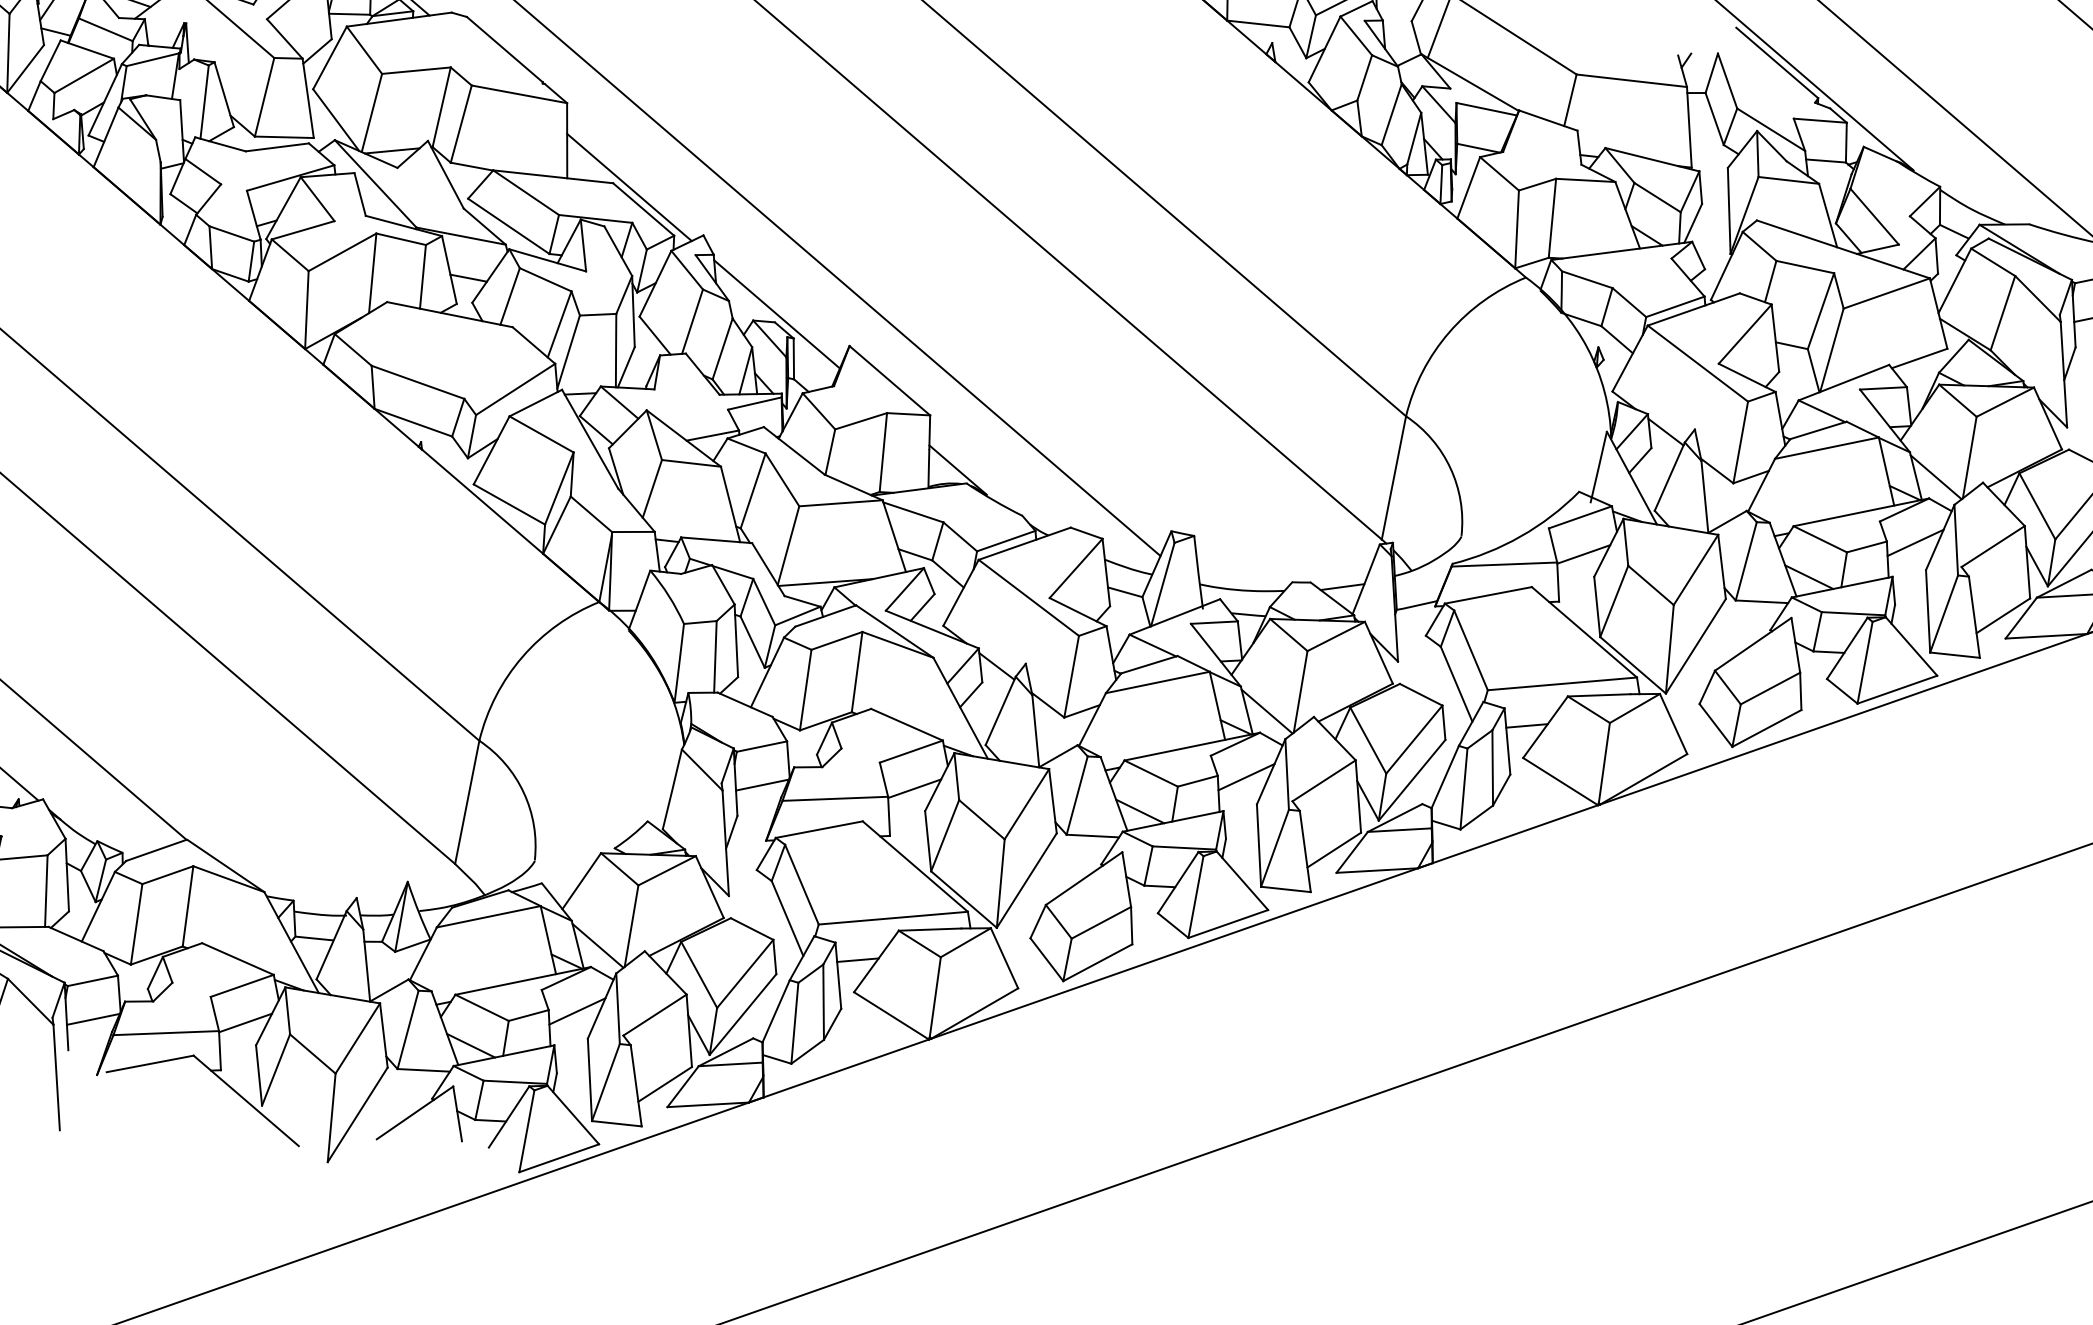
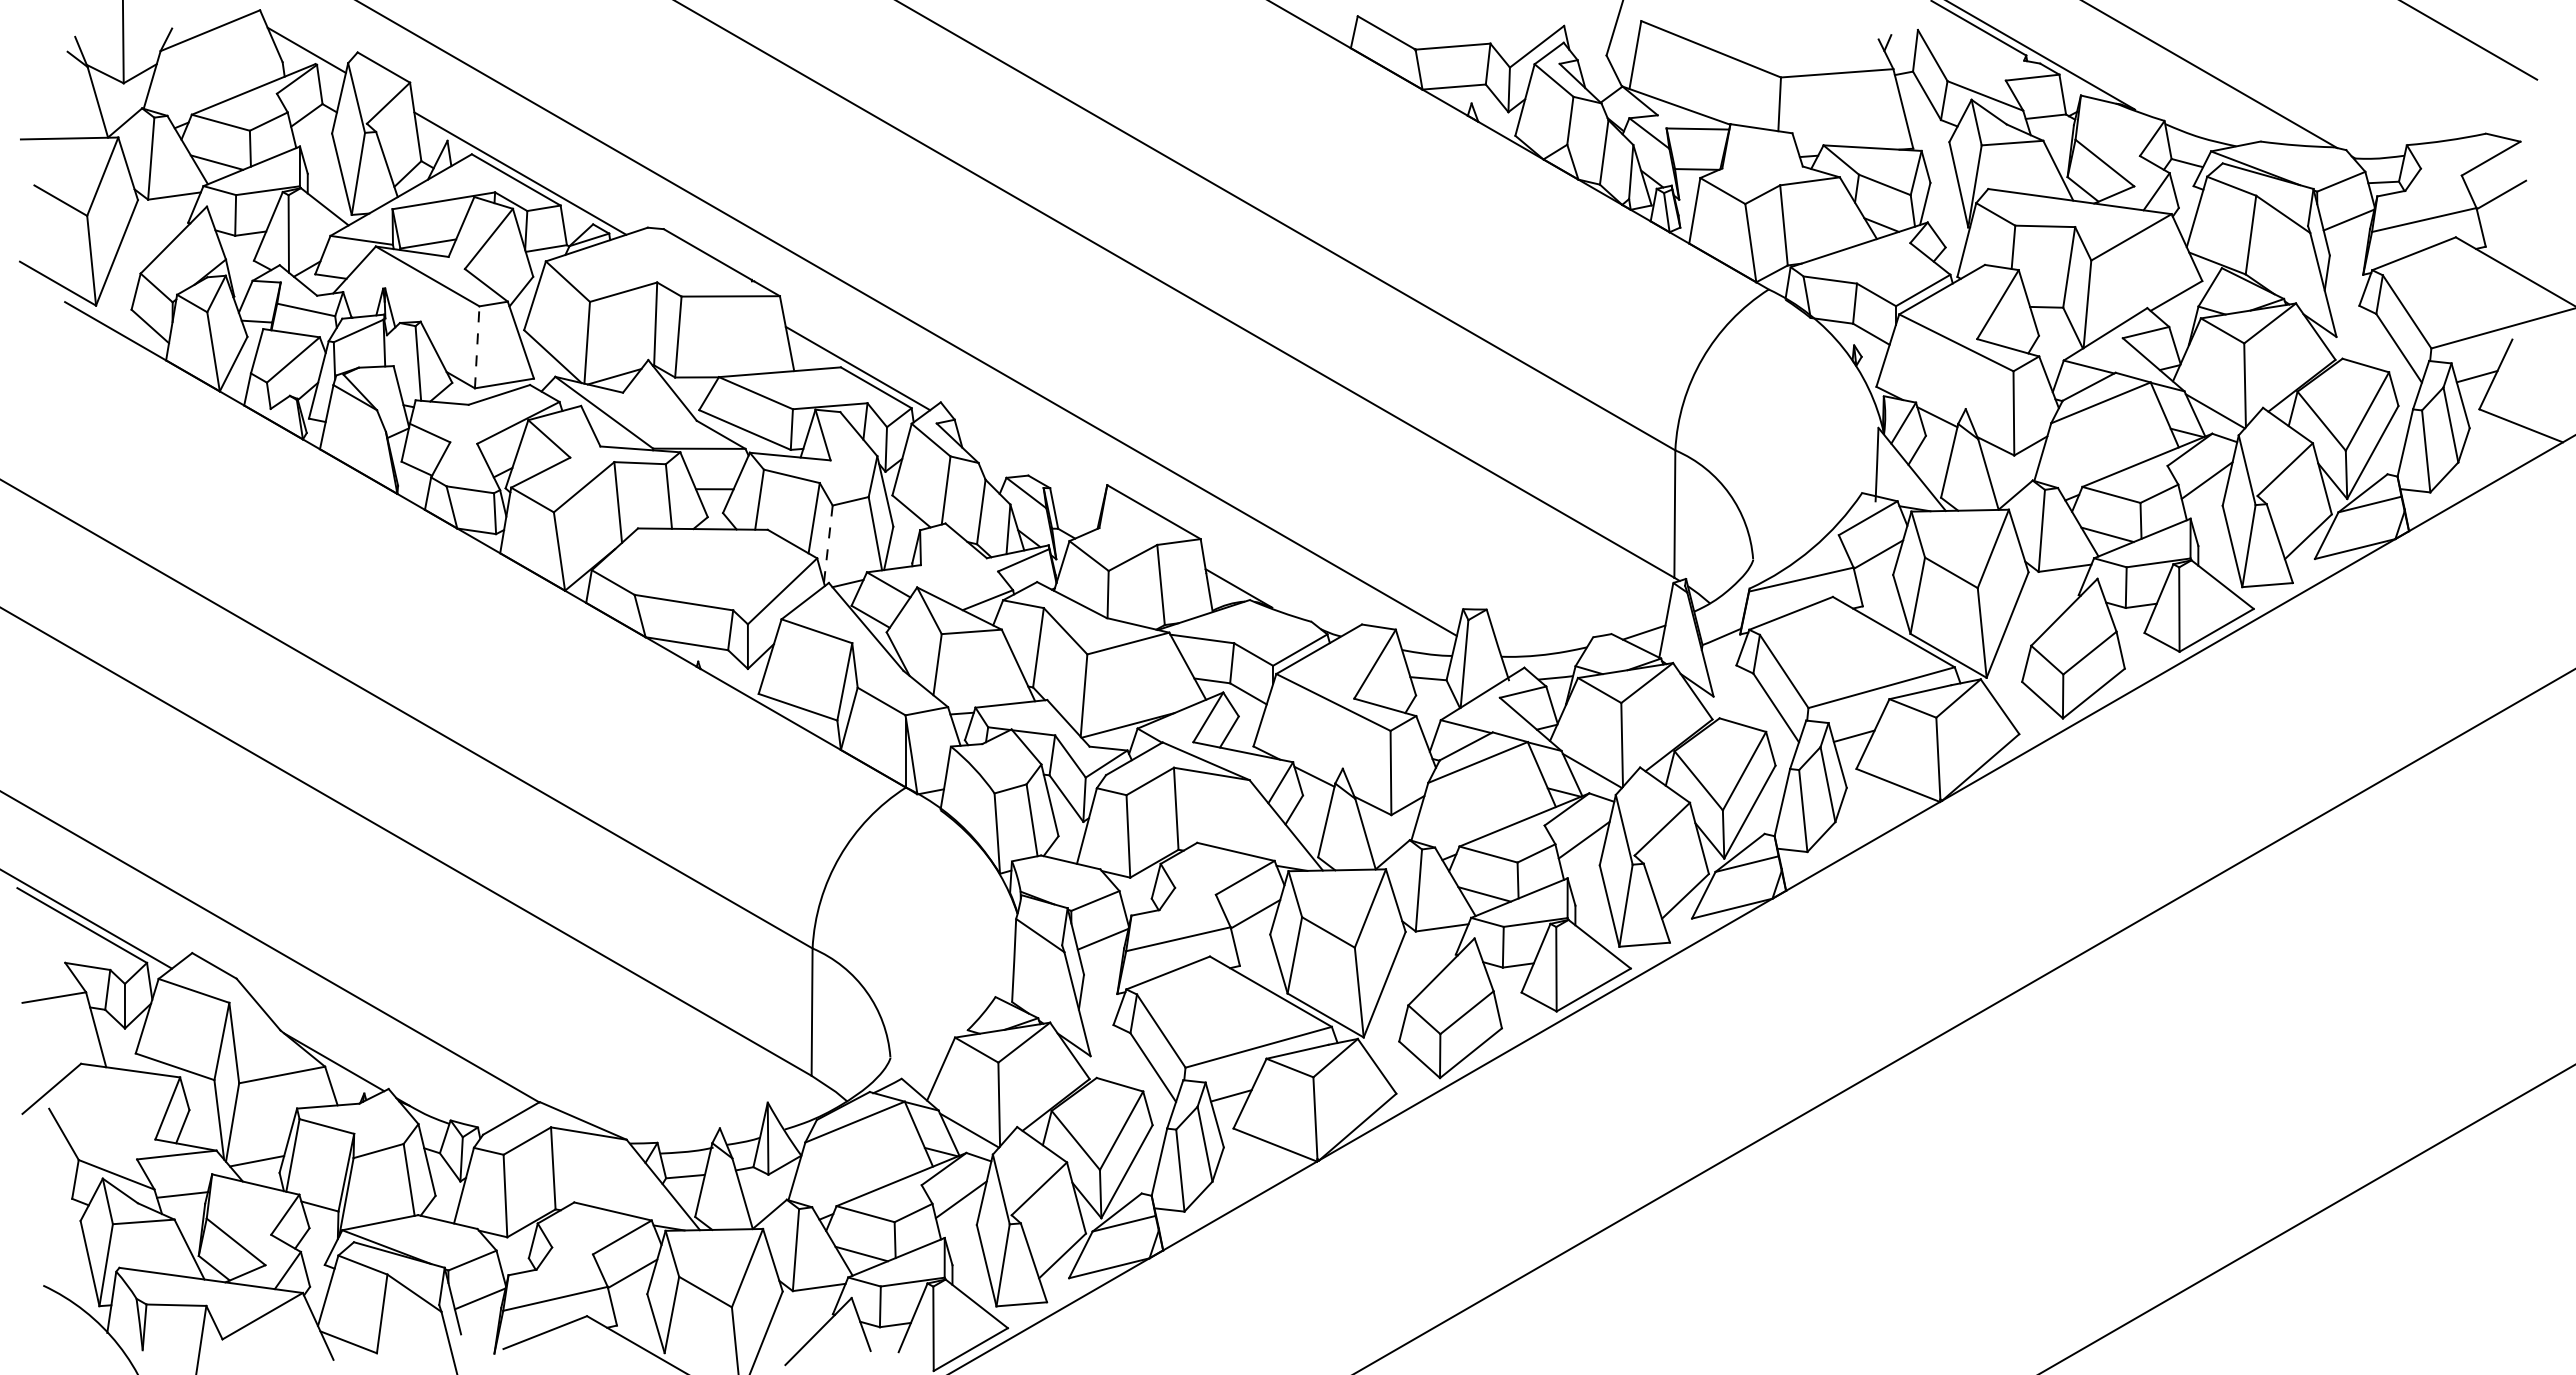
line: (265, 96) -> (477, 346), solid -> dashed
line: (776, 314) -> (1028, 467), removed
line: (568, 352) -> (828, 544), solid -> dashed

